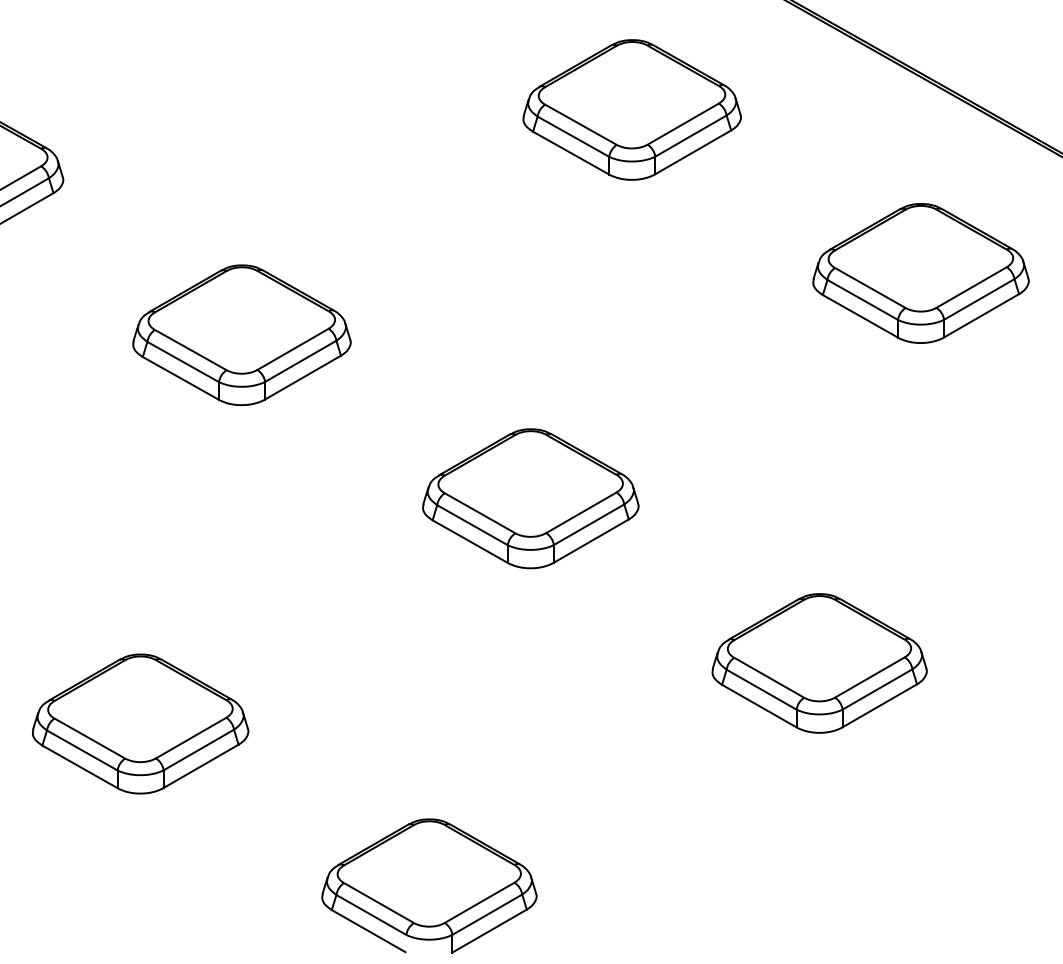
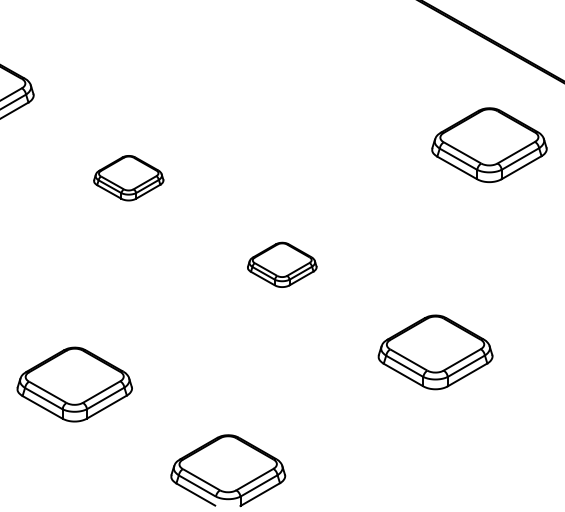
part: (631, 110) -> (335, 58), removed
part: (241, 336) -> (128, 178), size x0.6
part: (531, 497) -> (282, 264), size x0.6

